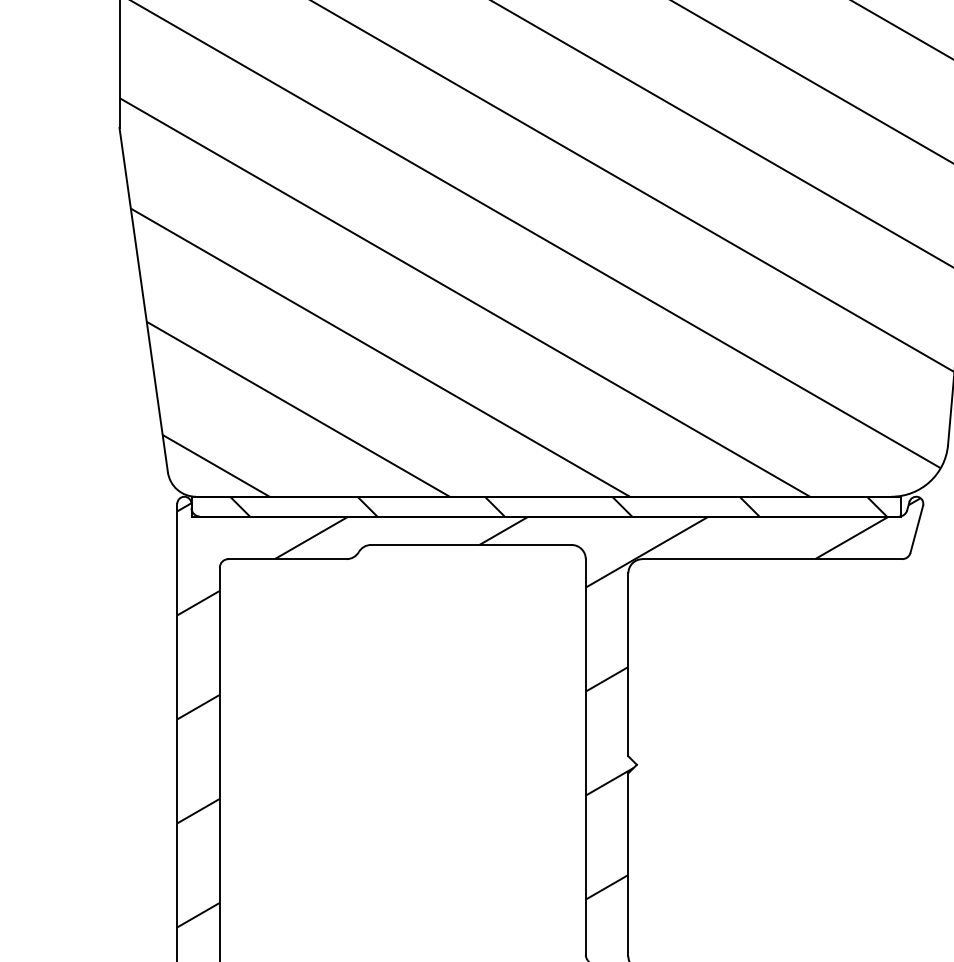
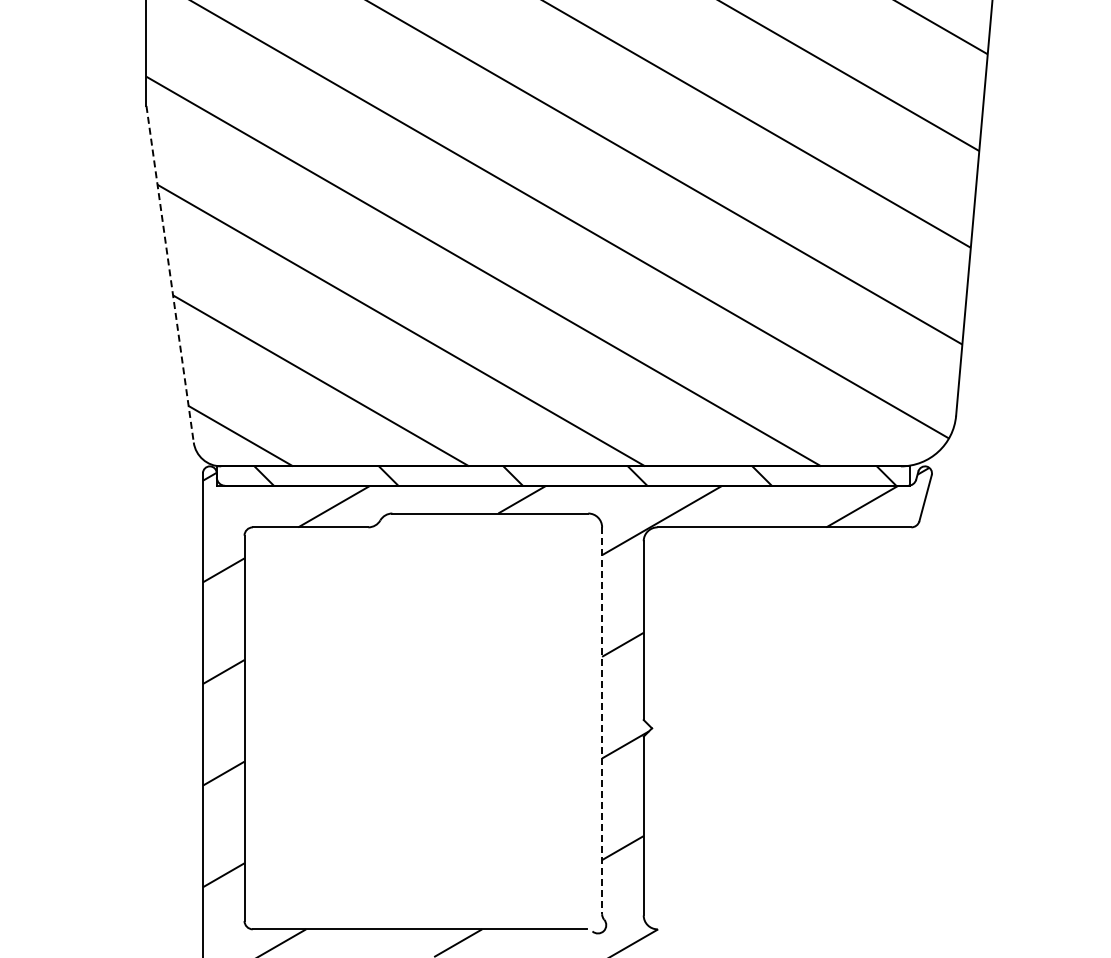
line: (144, 300) -> (170, 274), solid -> dashed
line: (586, 757) -> (602, 721), solid -> dashed

